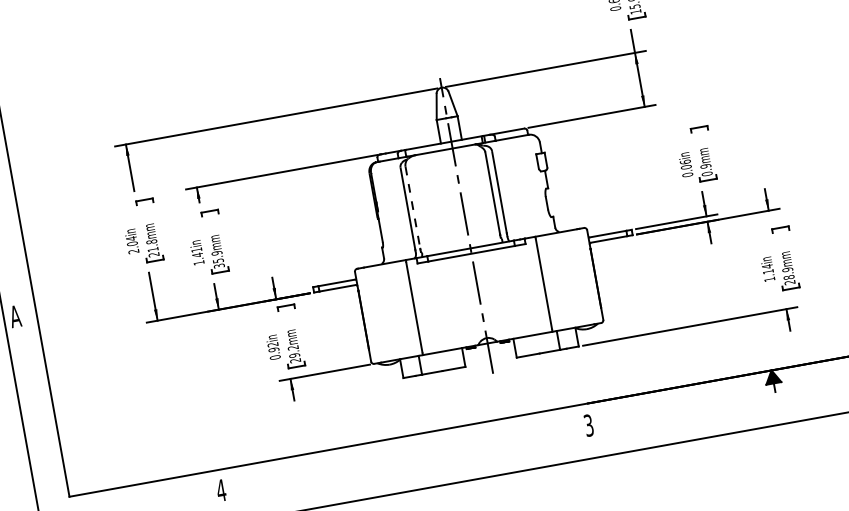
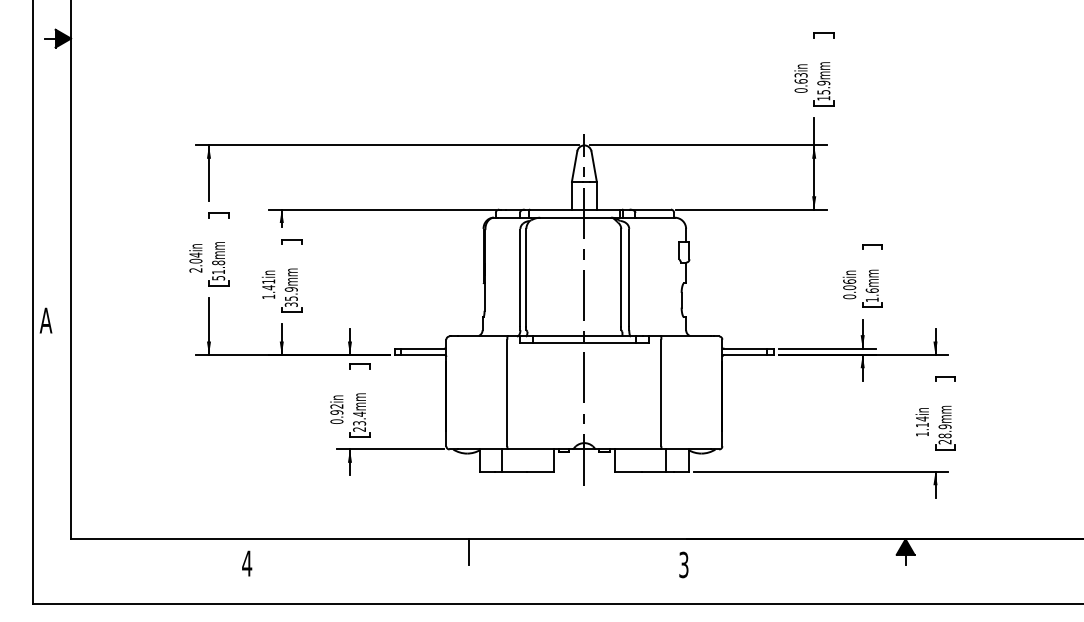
text: (705, 170) -> (871, 295), 0.9mm -> 1.6mm
line: (412, 207) -> (526, 277), dashed -> solid
text: (154, 255) -> (218, 278), 21.8mm -> 51.8mm
text: (293, 351) -> (359, 418), 29.2mm -> 23.4mm
line: (406, 447) -> (469, 552), added

